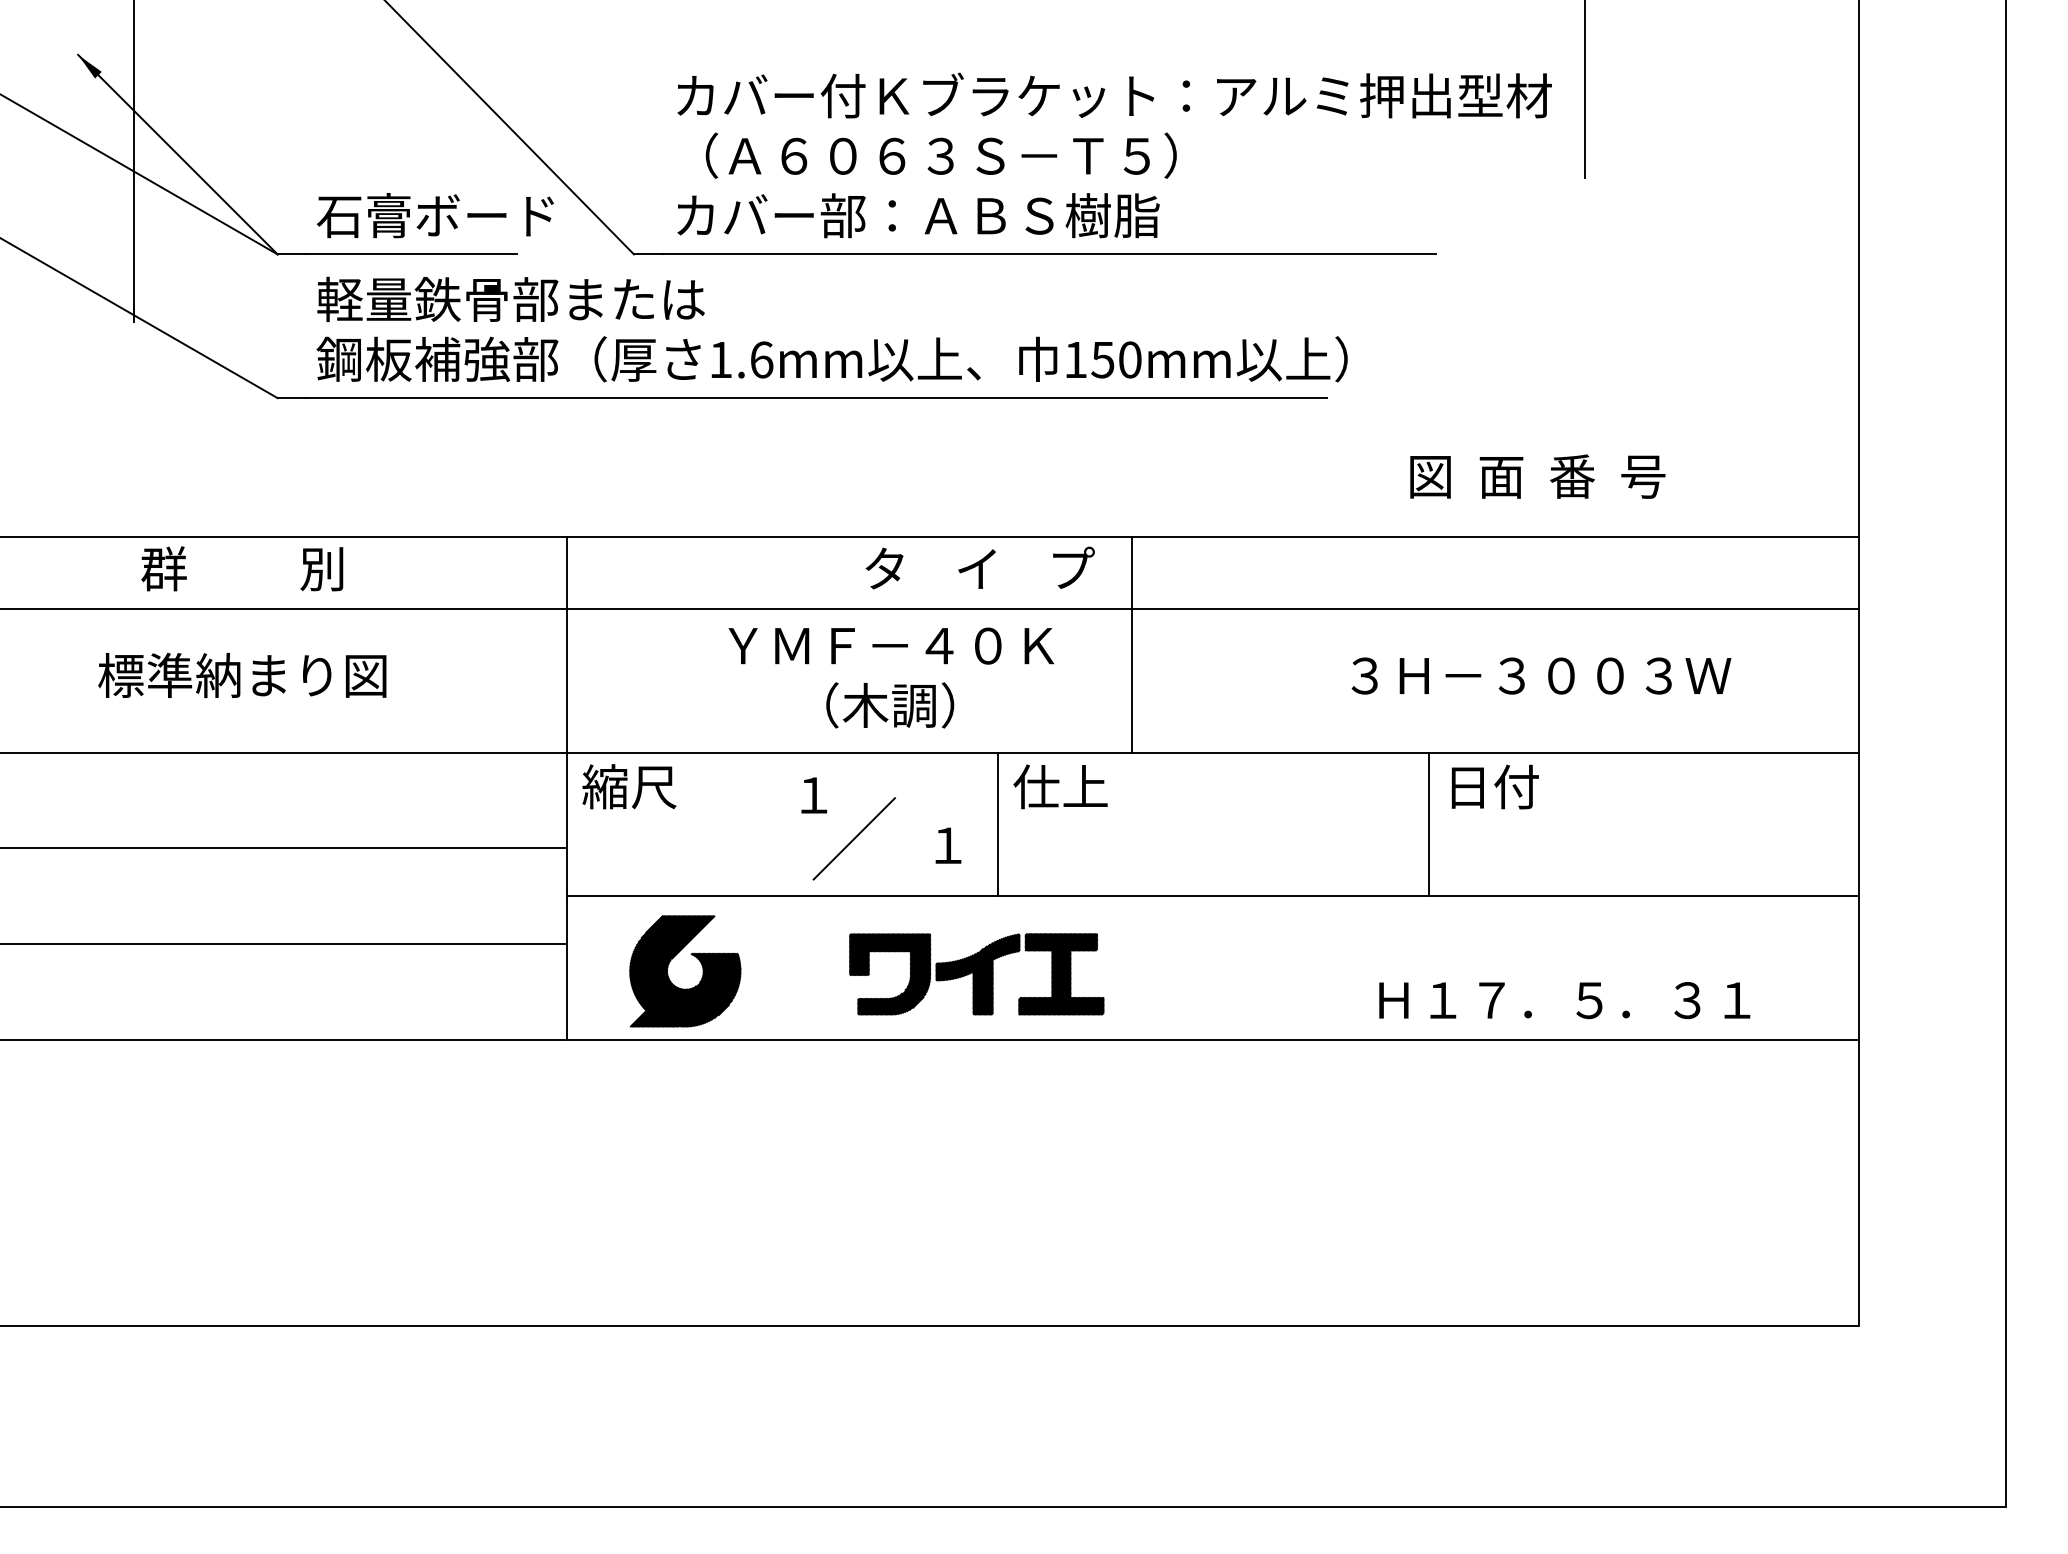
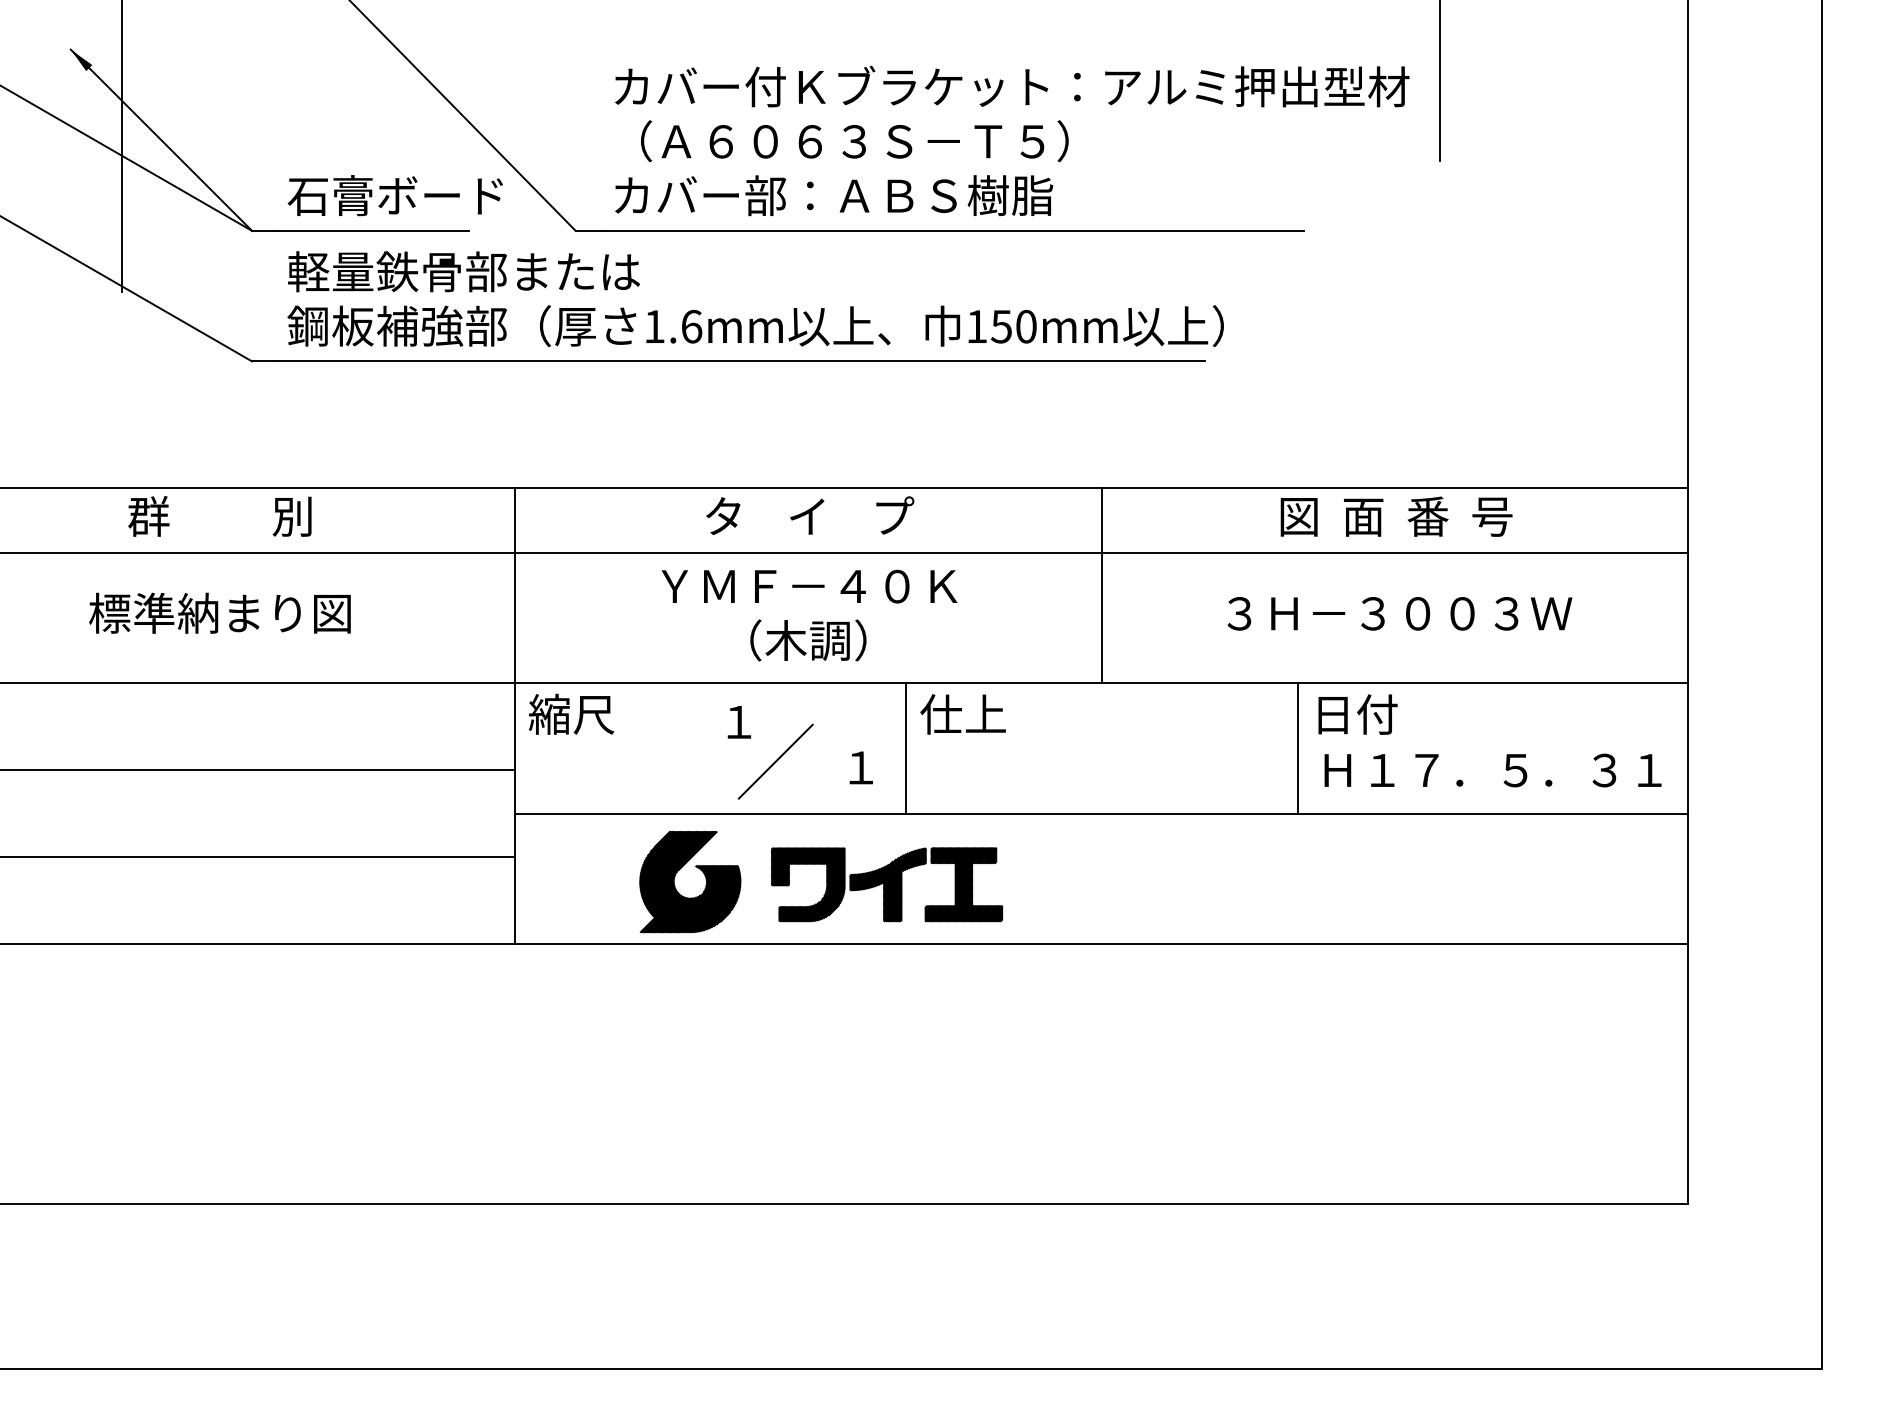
text: (1537, 476) -> (1396, 516), moved
text: (980, 567) -> (810, 515), moved
line: (1132, 644) -> (1102, 585), moved
part: (695, 985) -> (699, 894), moved
text: (1564, 1000) -> (1492, 770), moved

